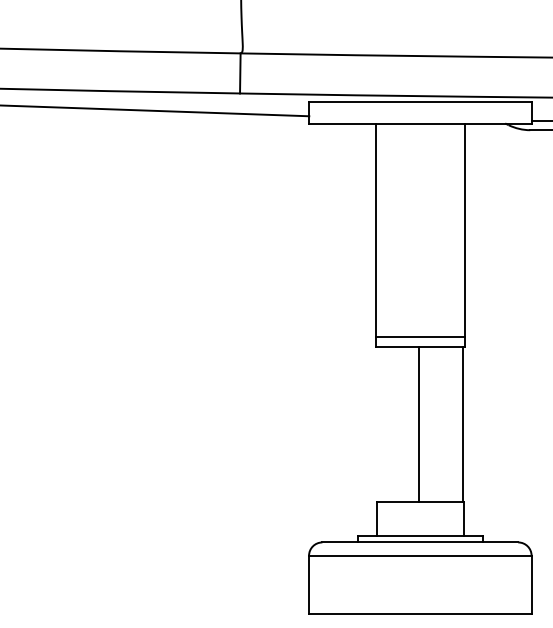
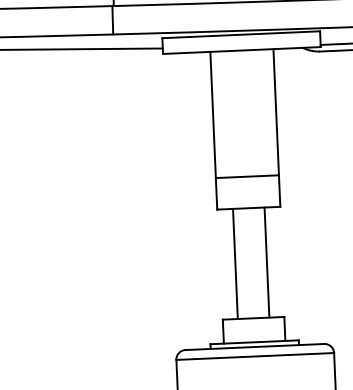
line: (419, 337) -> (246, 177), moved
line: (419, 423) -> (235, 263), moved
line: (462, 423) -> (266, 262), moved

